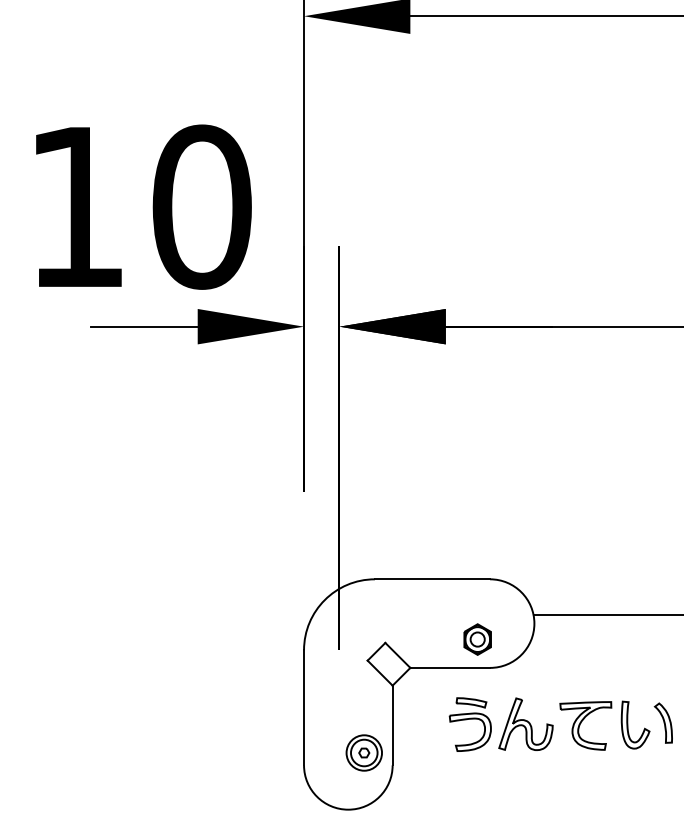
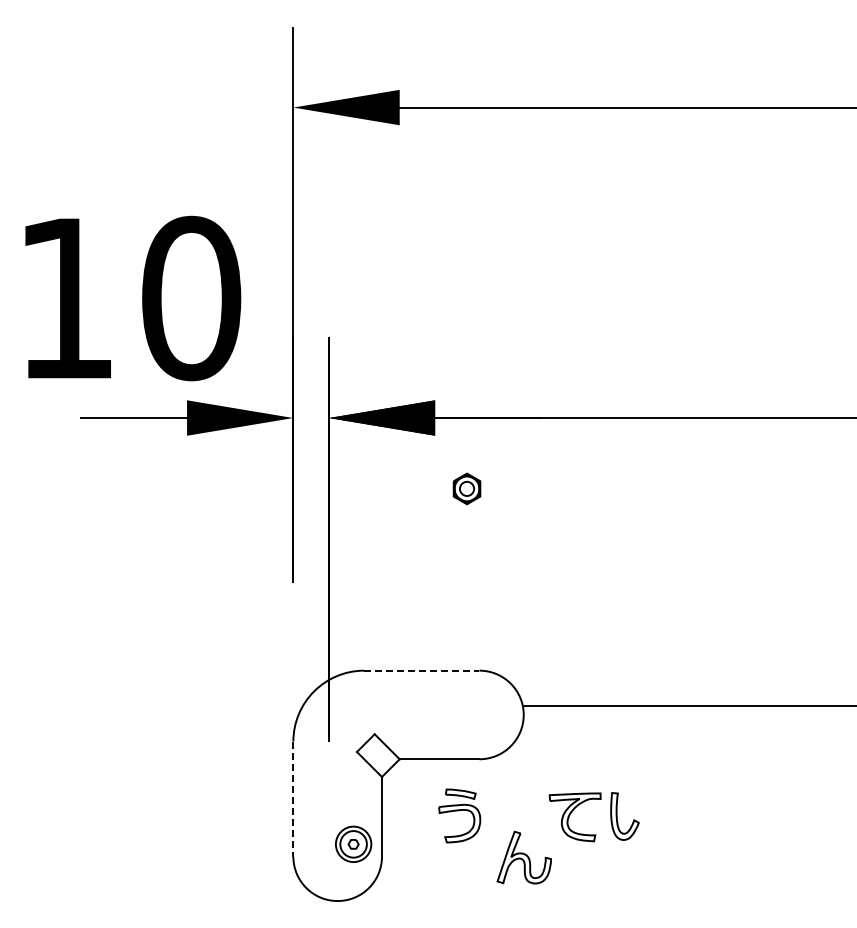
line: (432, 579) -> (421, 670), solid -> dashed
part: (477, 639) -> (466, 488), moved
line: (304, 708) -> (293, 799), solid -> dashed
part: (663, 723) -> (652, 814), removed
part: (525, 724) -> (523, 857), moved

